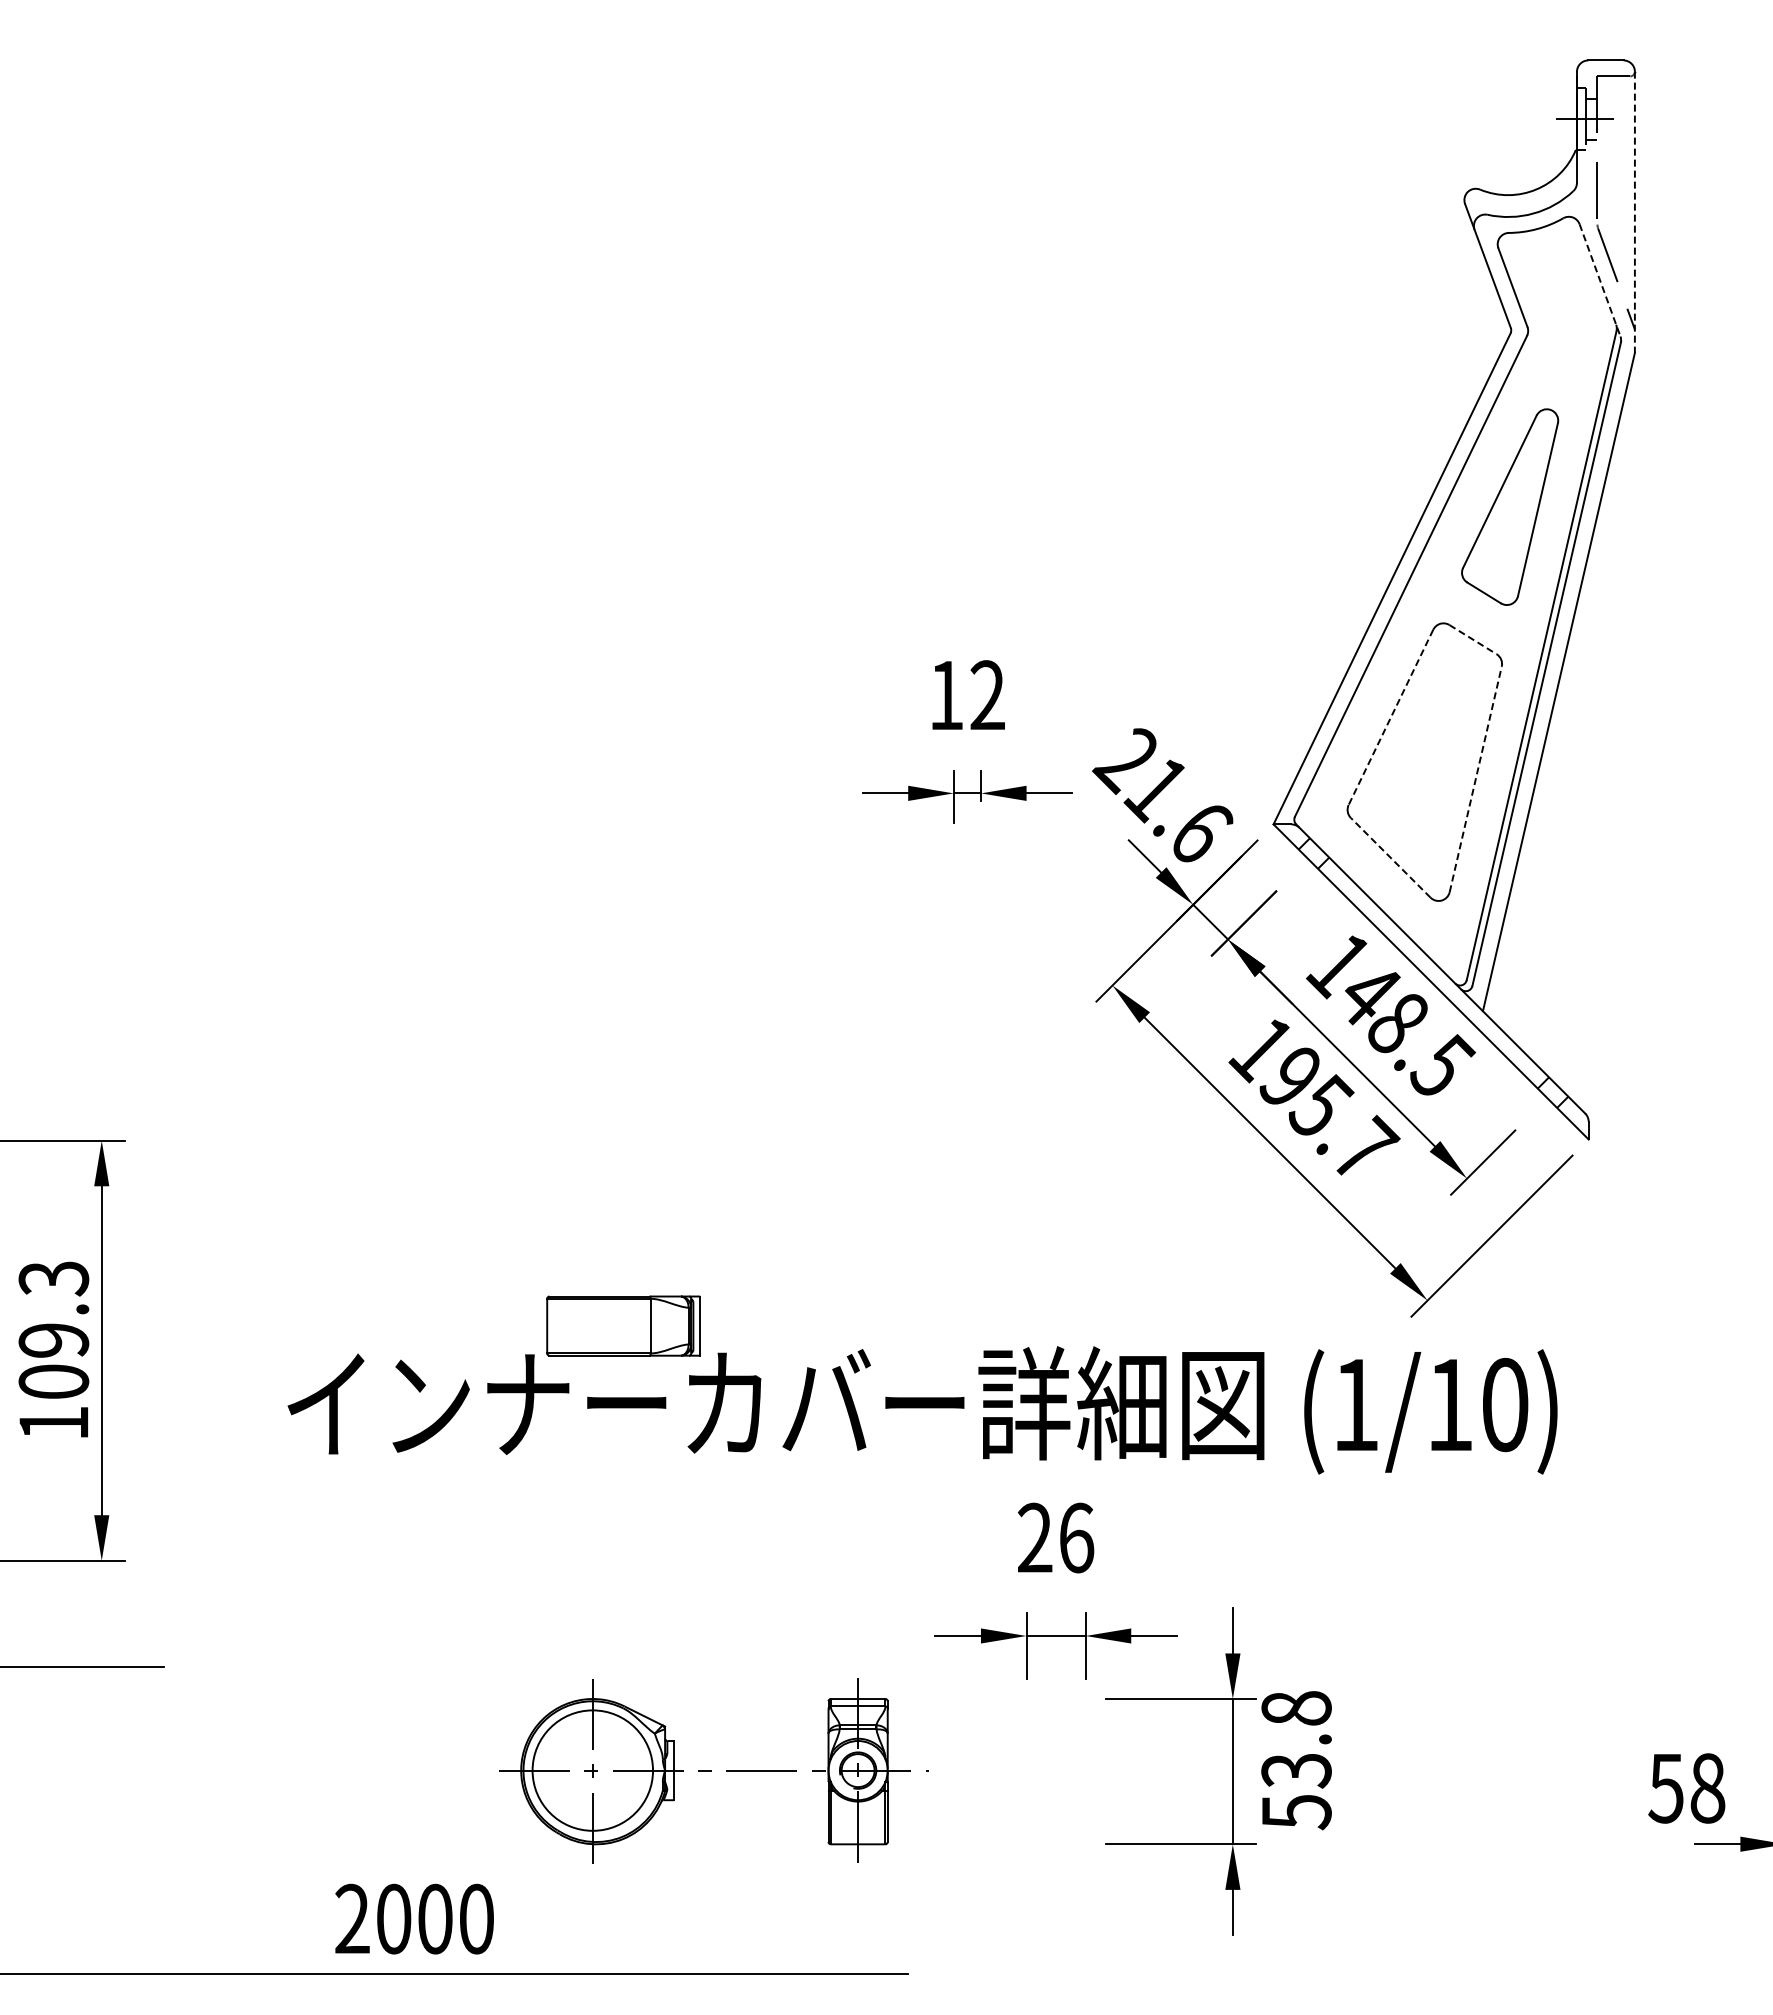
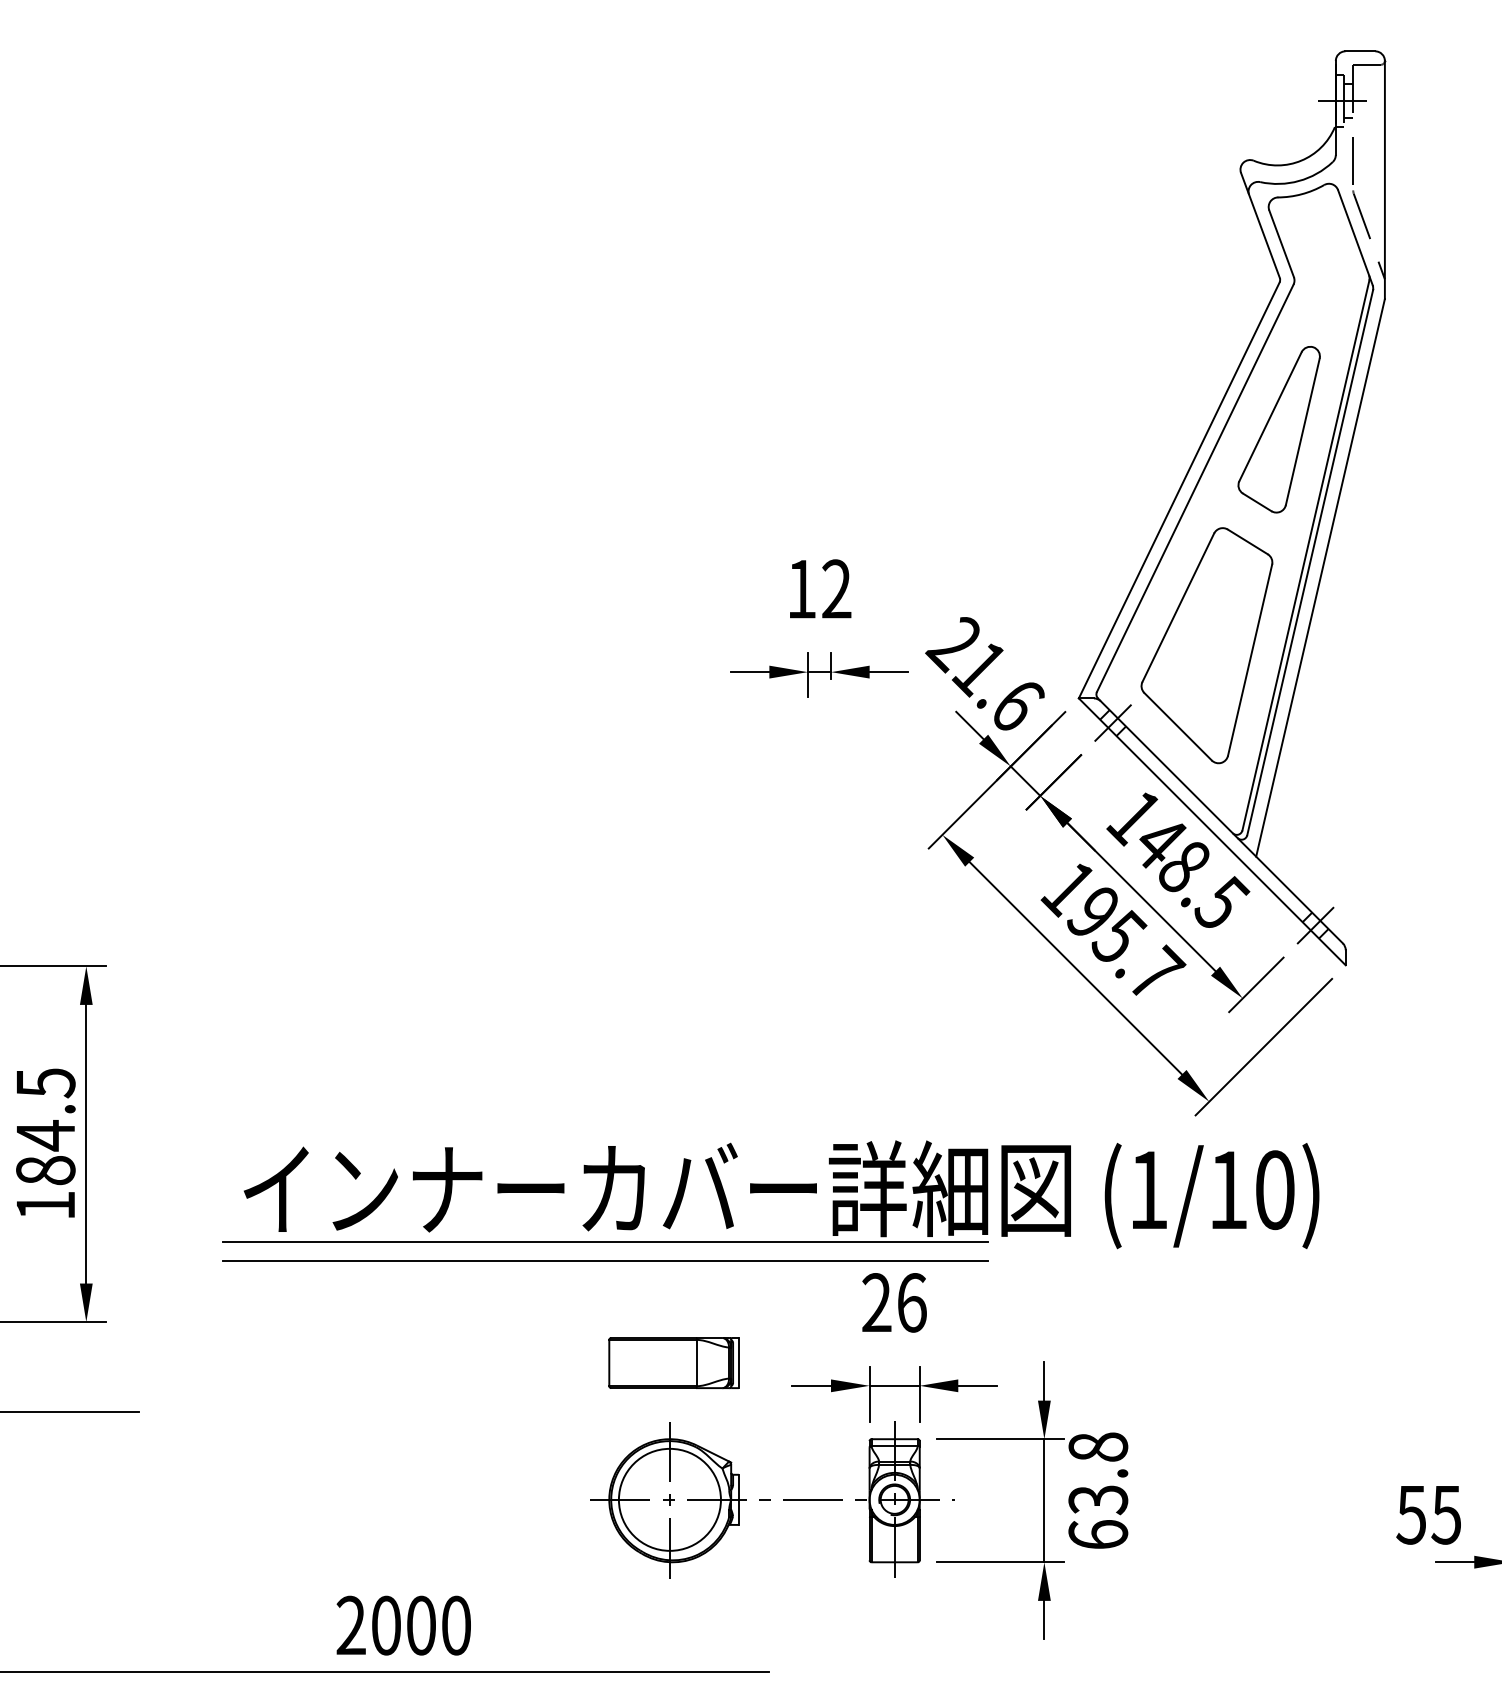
line: (1634, 212) -> (1384, 180), dashed -> solid
line: (1600, 280) -> (1355, 237), dashed -> solid
line: (1473, 639) -> (1248, 541), dashed -> solid
line: (1390, 717) -> (1177, 607), dashed -> solid
line: (1475, 779) -> (1249, 660), dashed -> solid
line: (1313, 853) -> (1112, 723), added
line: (1390, 857) -> (1177, 726), dashed -> solid
line: (1552, 1092) -> (1315, 925), added
part: (623, 1325) -> (673, 1362), moved
text: (53, 1329) -> (45, 1126), 109.3 -> 184.5
line: (714, 1465) -> (605, 1241), added
line: (714, 1488) -> (605, 1260), added
part: (713, 1770) -> (772, 1499), moved
text: (1707, 1788) -> (1446, 1515), 58 -> 55
text: (1296, 1812) -> (1098, 1535), 53.8 -> 63.8
text: (414, 1918) -> (403, 1625), moved

